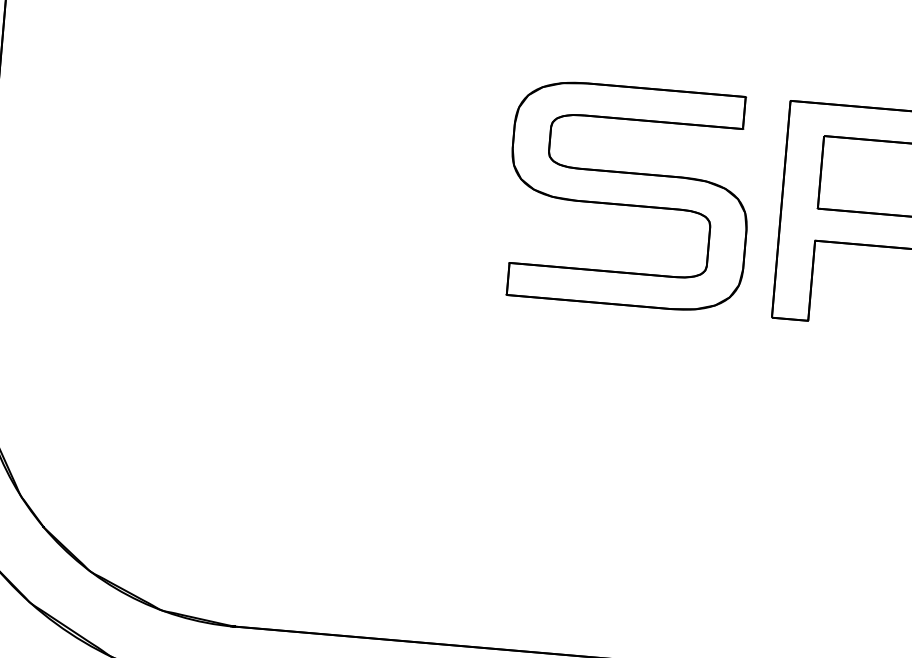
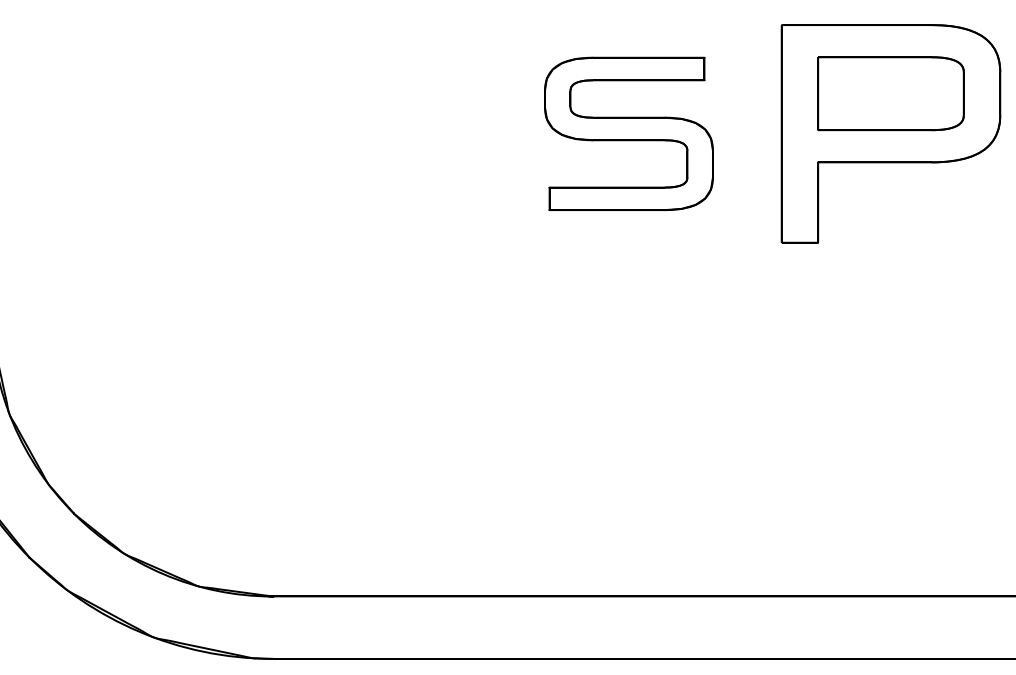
part: (628, 195) -> (628, 133), size x0.7

